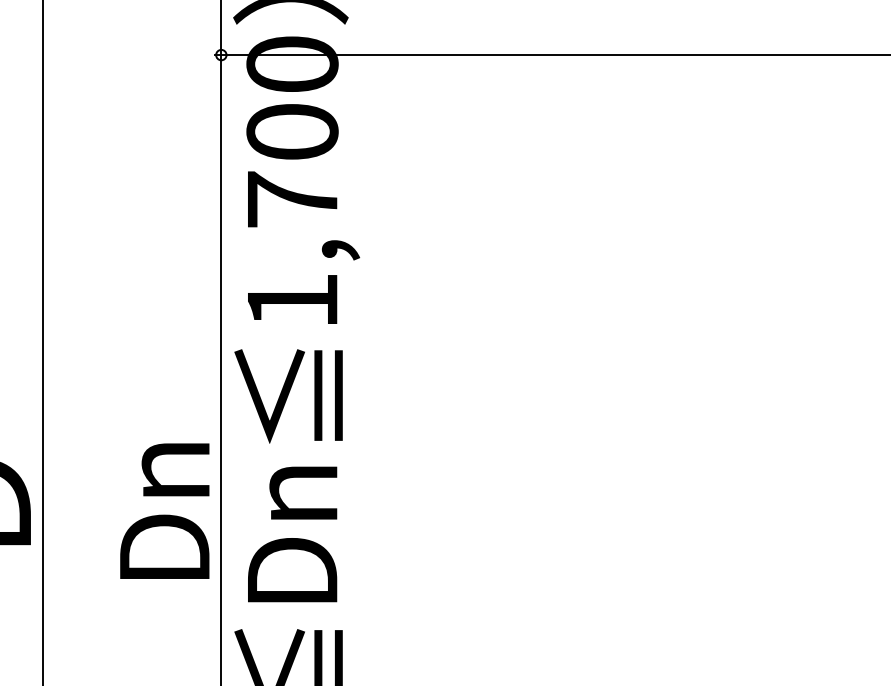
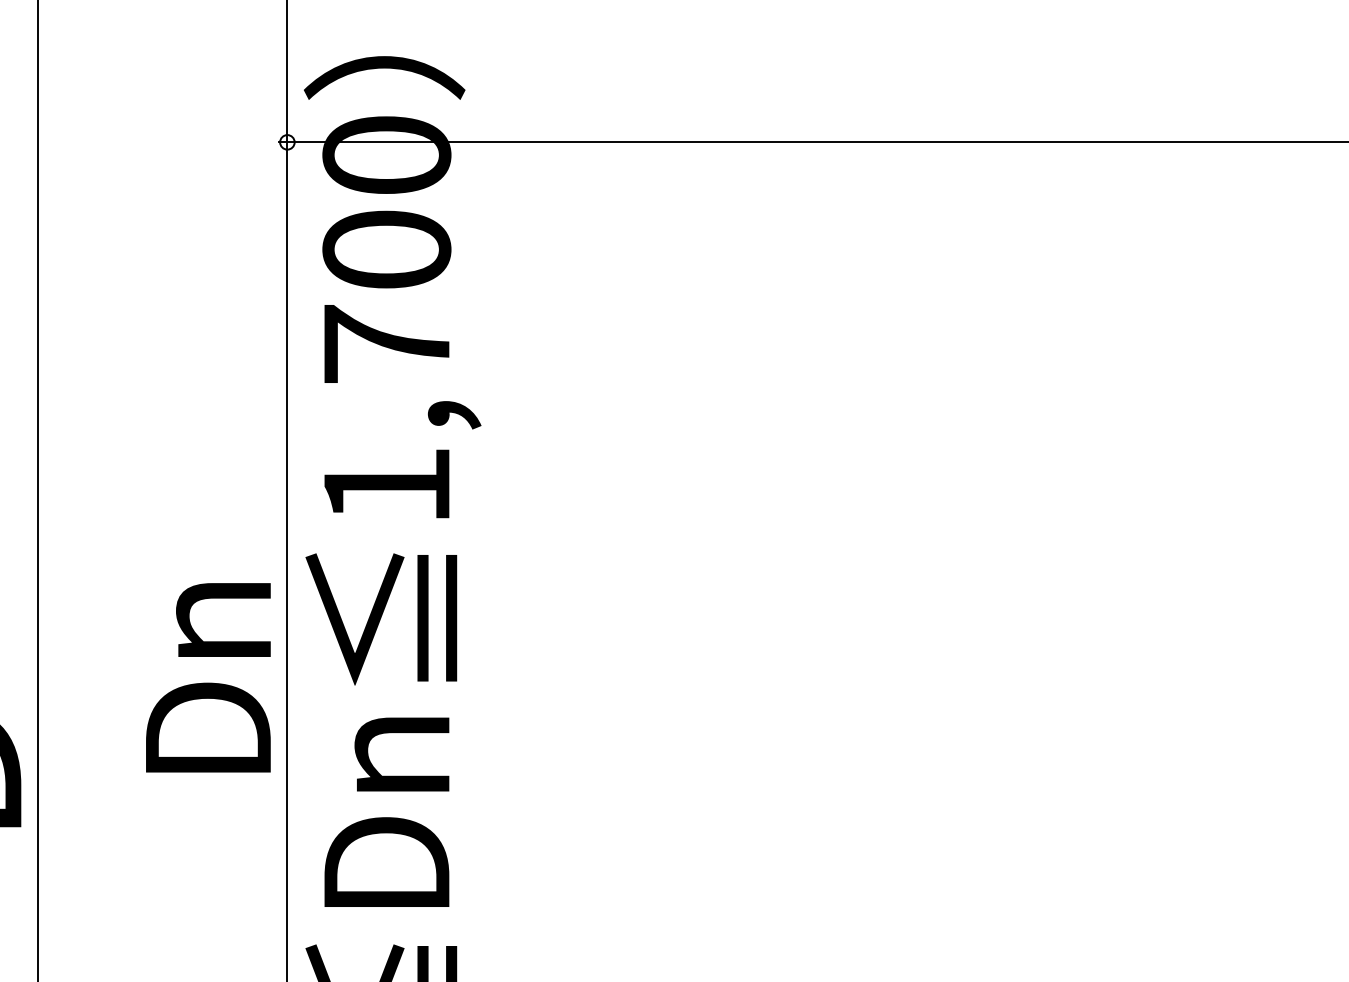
text: (164, 510) -> (208, 677), moved

